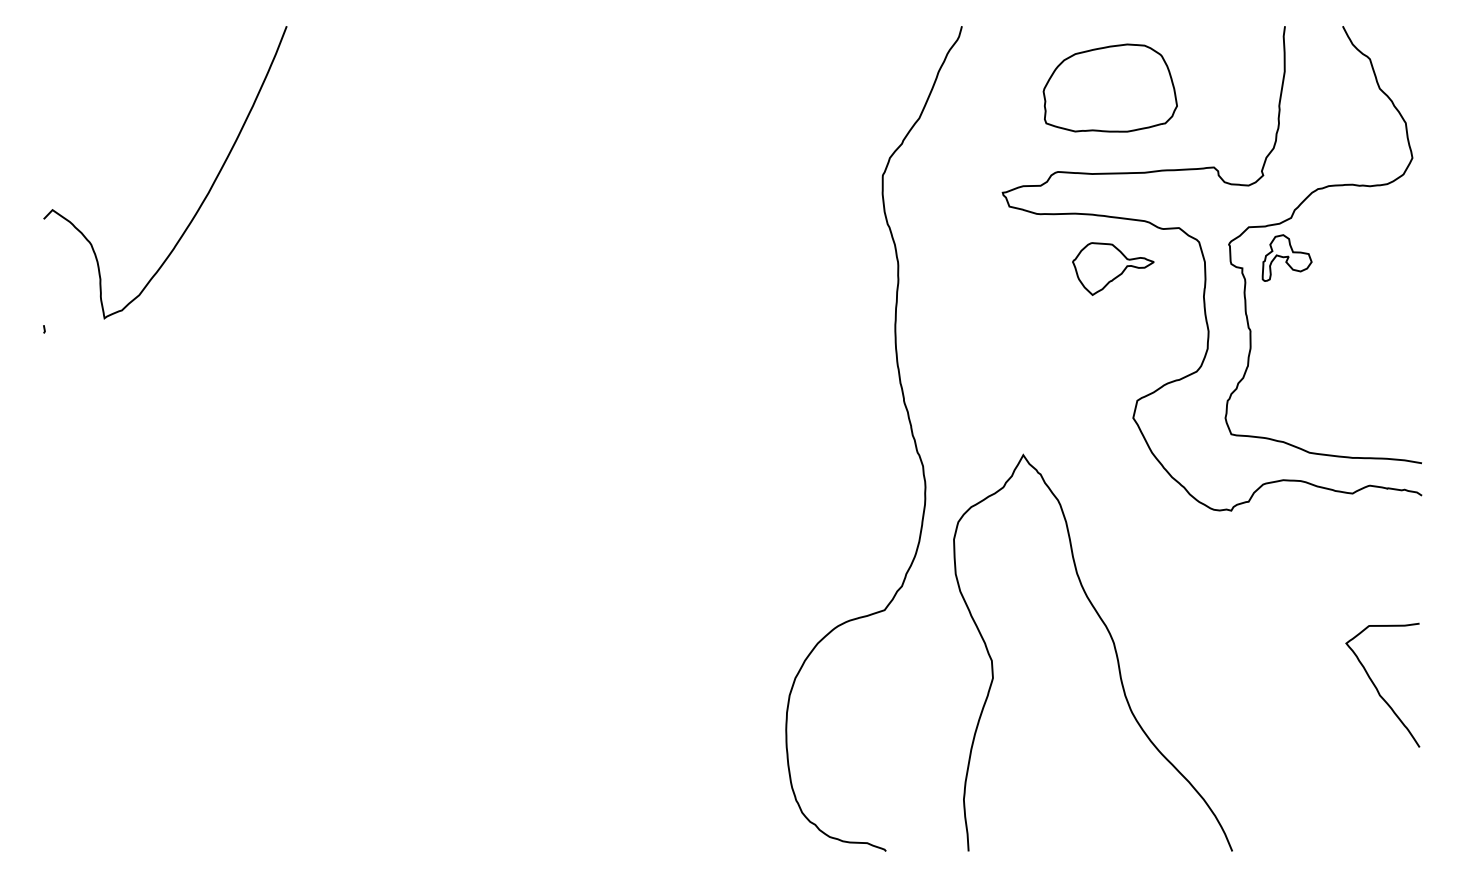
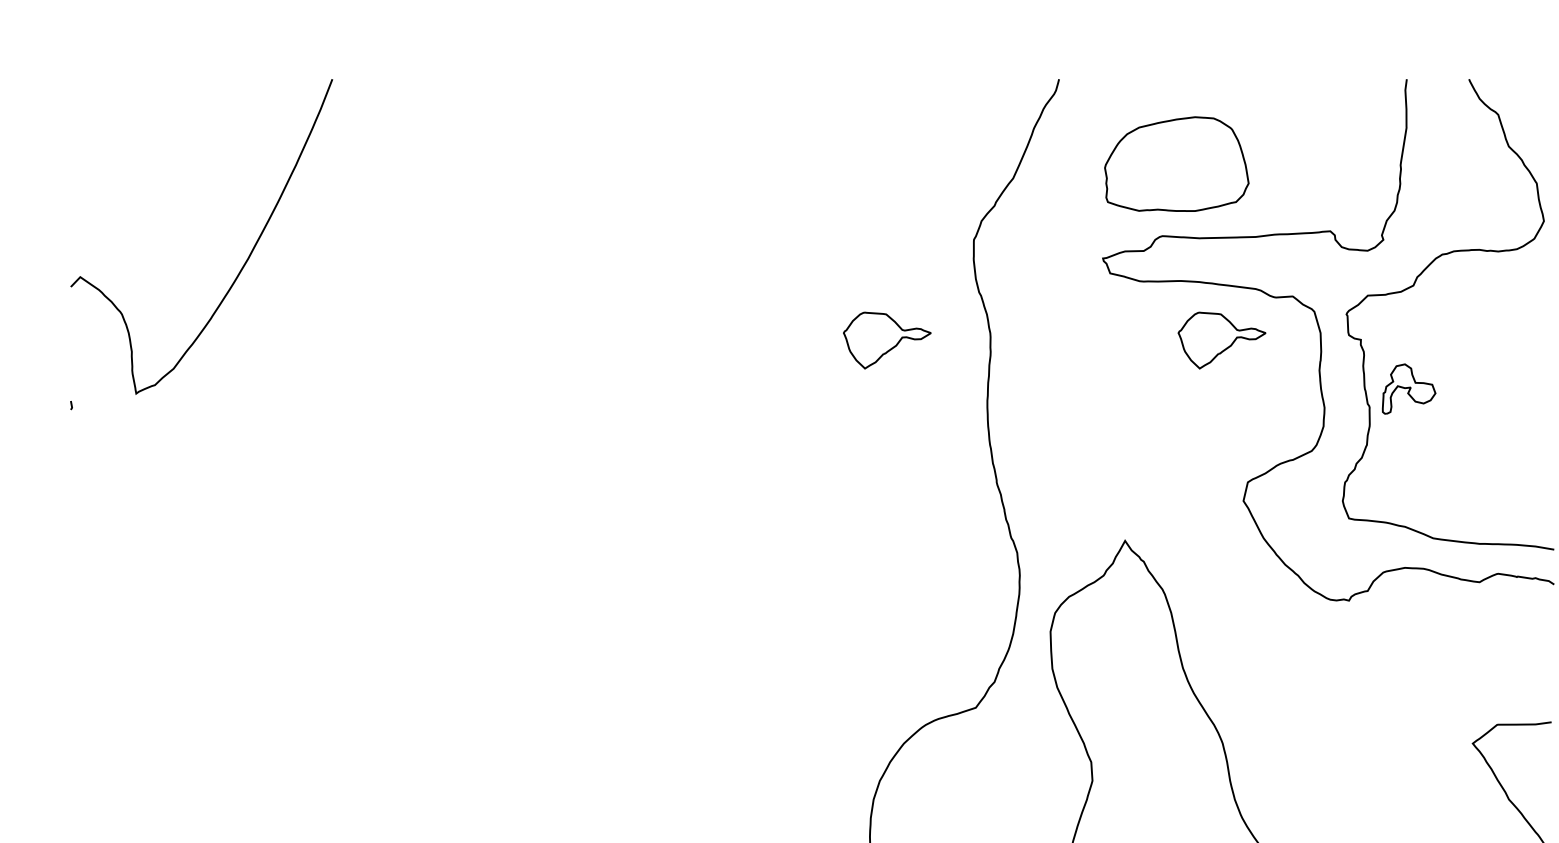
part: (1109, 87) -> (1175, 163), moved
part: (1286, 257) -> (1408, 388), moved
part: (802, 268) -> (887, 340), added

